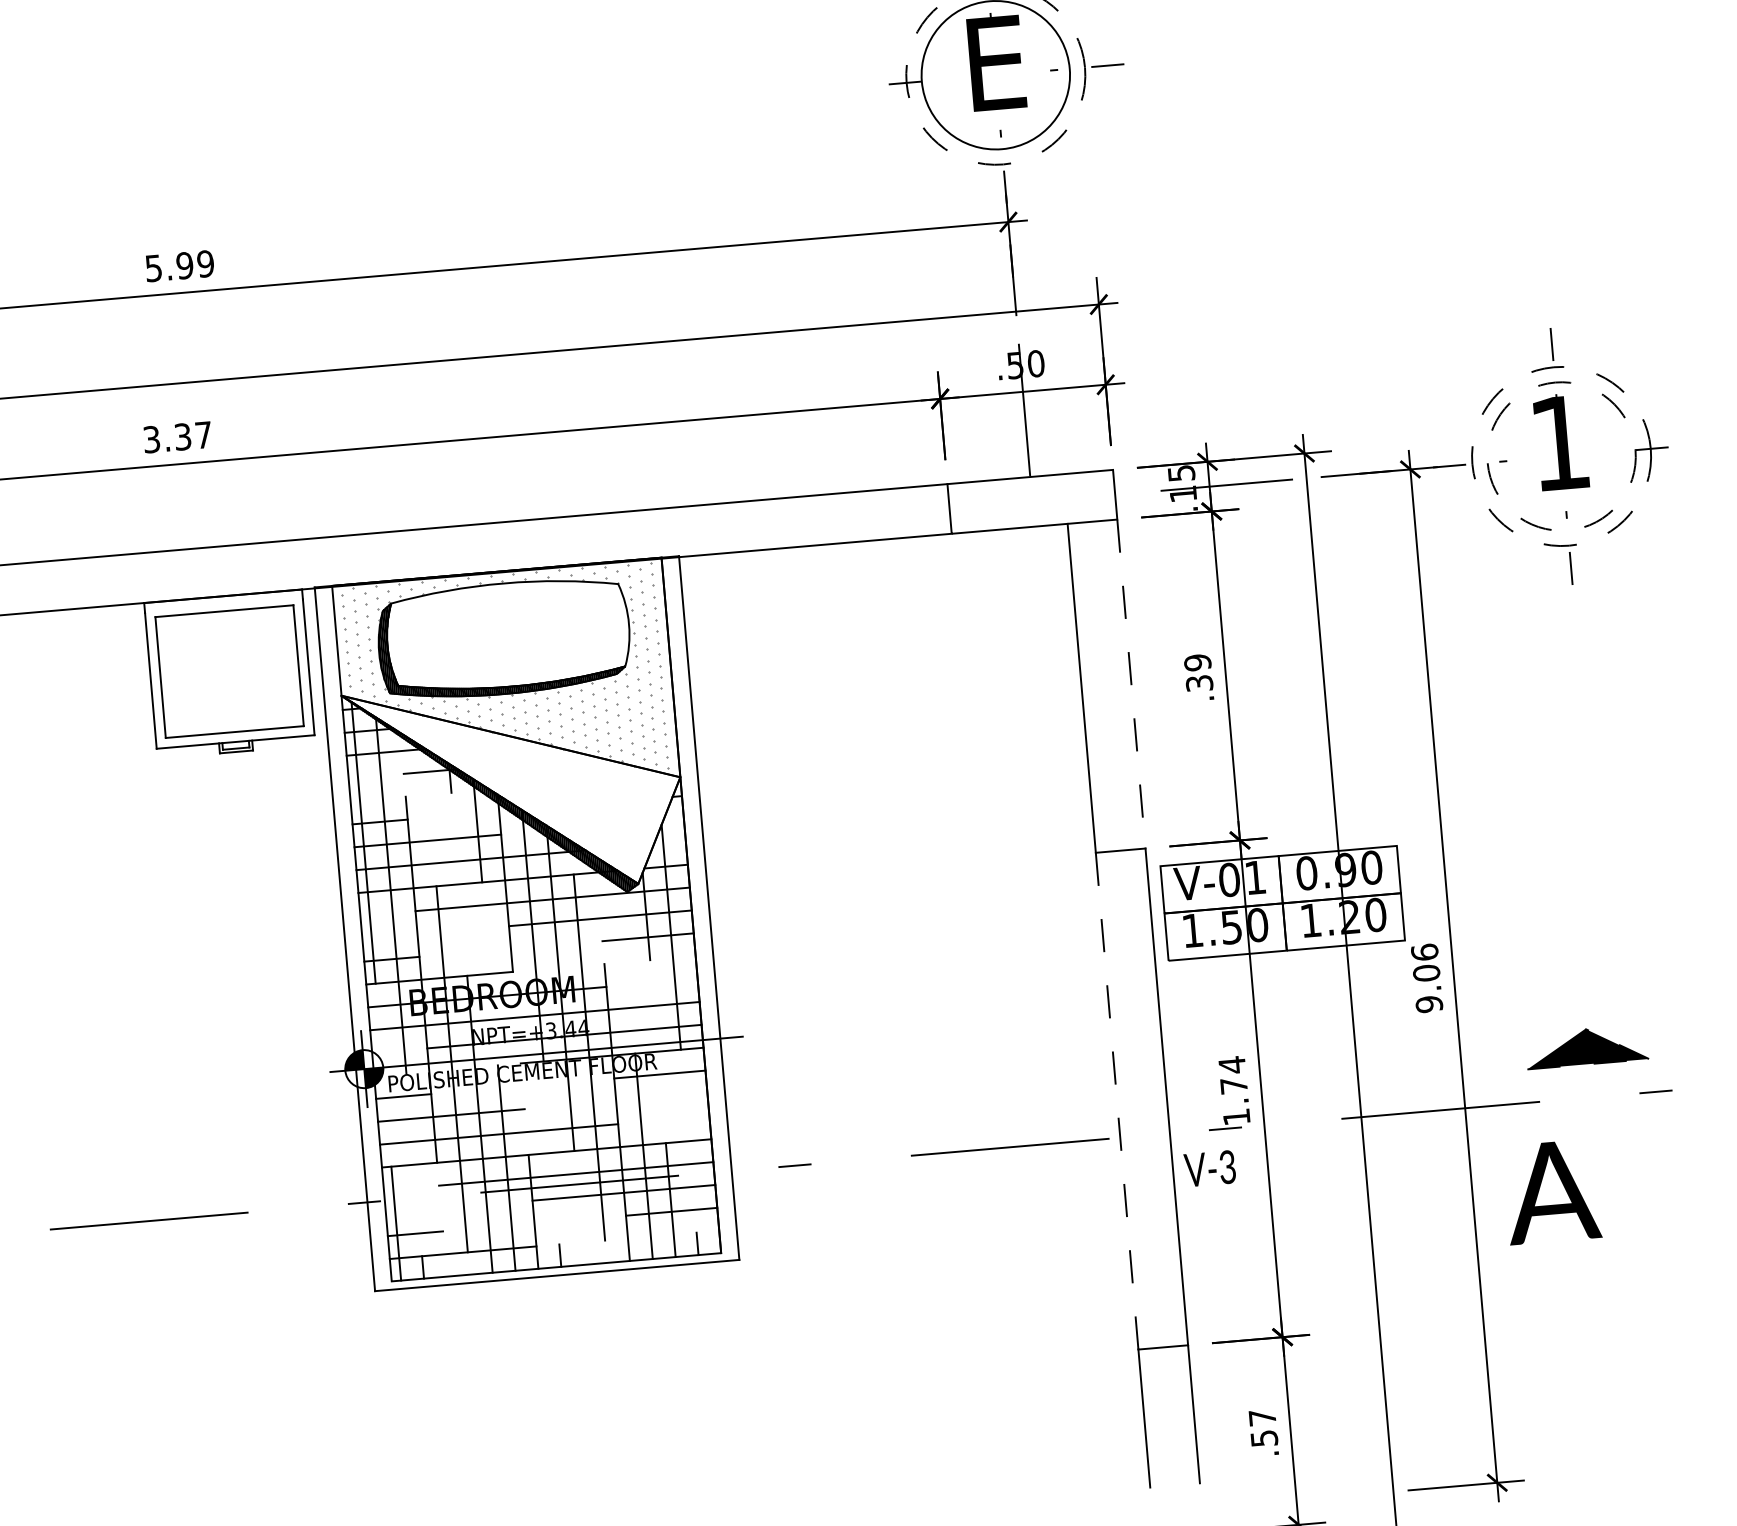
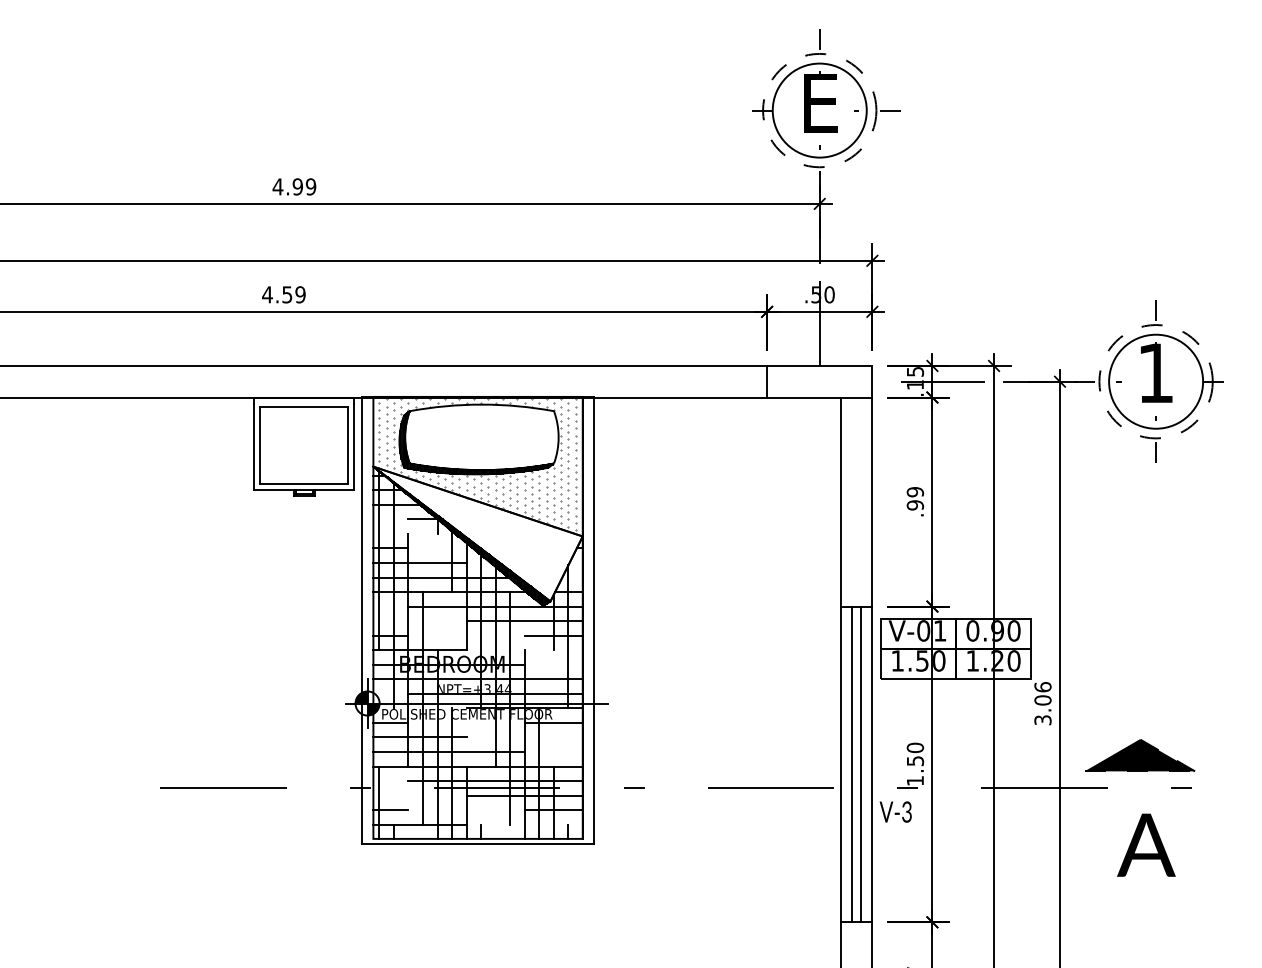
text: (152, 267) -> (277, 186), 5.99 -> 4.99
text: (176, 436) -> (283, 294), 3.37 -> 4.59
circle: (1562, 456) -> (1156, 381), dashed -> solid
text: (1198, 683) -> (914, 505), .39 -> .99
line: (1131, 684) -> (872, 502), dashed -> solid
text: (1428, 1004) -> (1042, 720), 9.06 -> 3.06
part: (1587, 1046) -> (1140, 755), size x1.43
text: (1233, 1075) -> (915, 754), 1.74 -> 1.50
line: (1148, 1098) -> (860, 764), added
line: (1135, 1099) -> (852, 764), added
line: (1116, 1101) -> (840, 764), dashed -> solid
text: (1552, 1190) -> (1146, 844), moved

